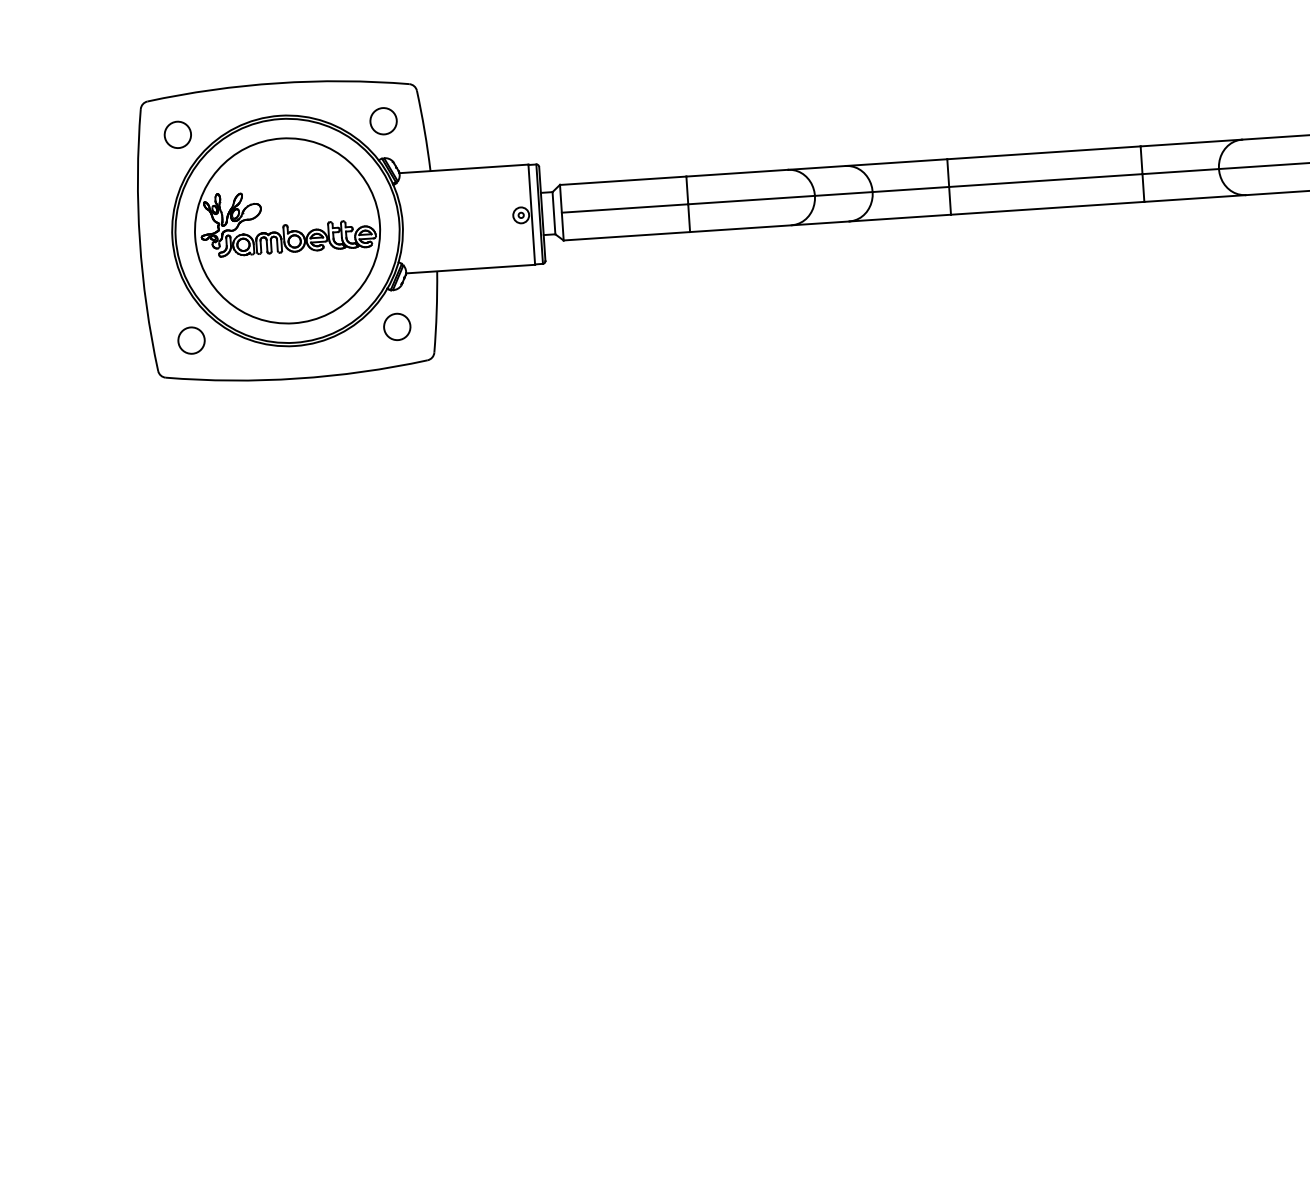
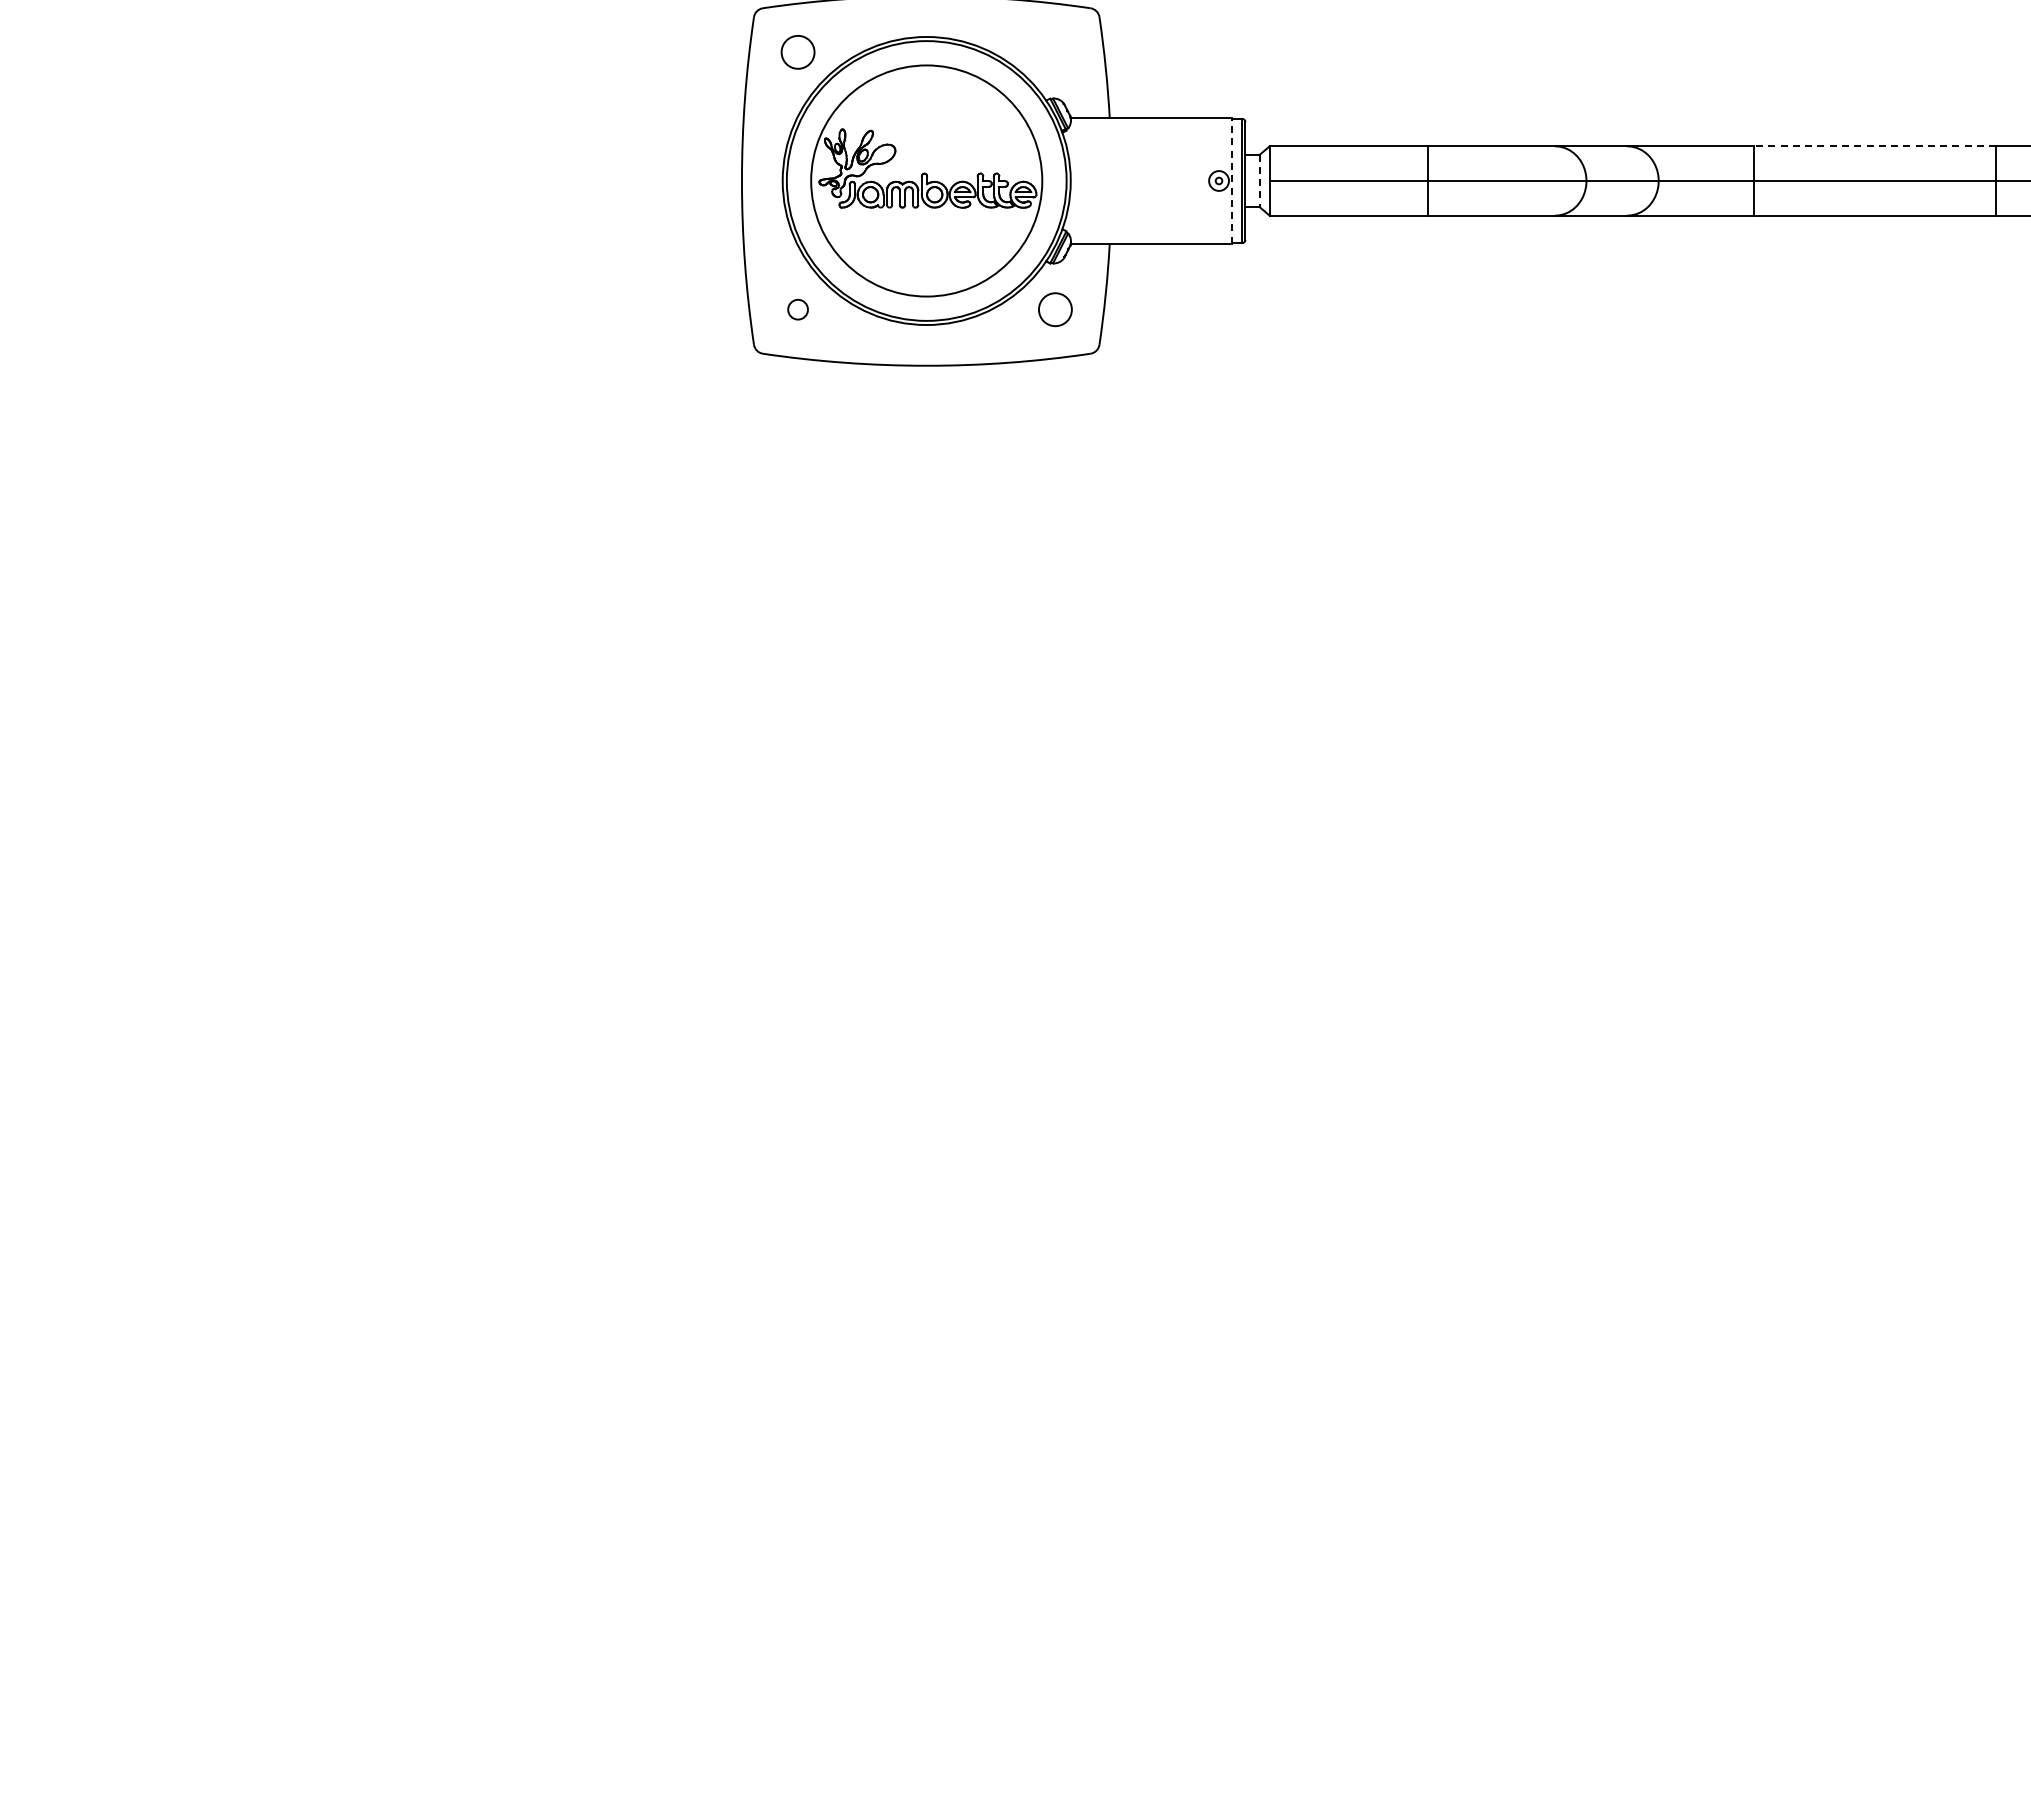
circle: (383, 121) -> (1055, 52), removed
line: (1044, 152) -> (1875, 146), solid -> dashed
line: (554, 213) -> (1260, 181), solid -> dashed
line: (532, 215) -> (1232, 181), solid -> dashed
circle: (191, 340) -> (797, 309), size x0.6

